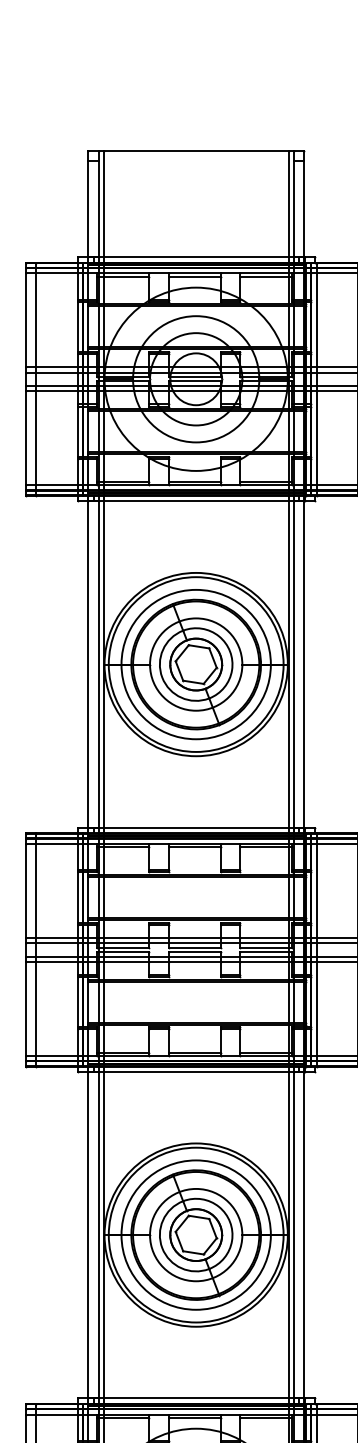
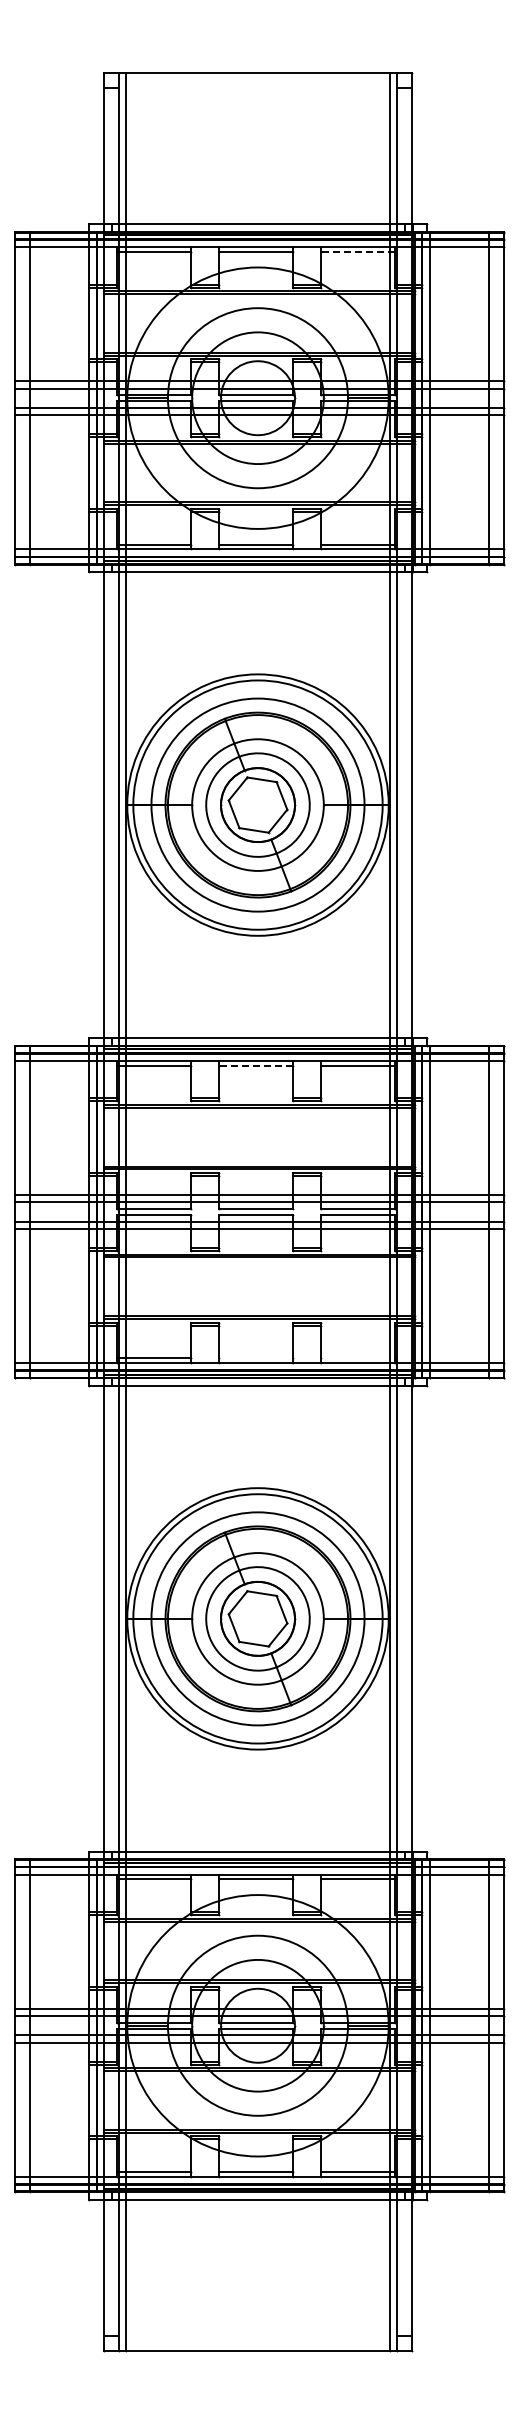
line: (265, 276) -> (357, 251), solid -> dashed
line: (194, 847) -> (255, 1065), solid -> dashed
line: (194, 1052) -> (255, 1358), removed
line: (265, 1052) -> (357, 1358), removed

